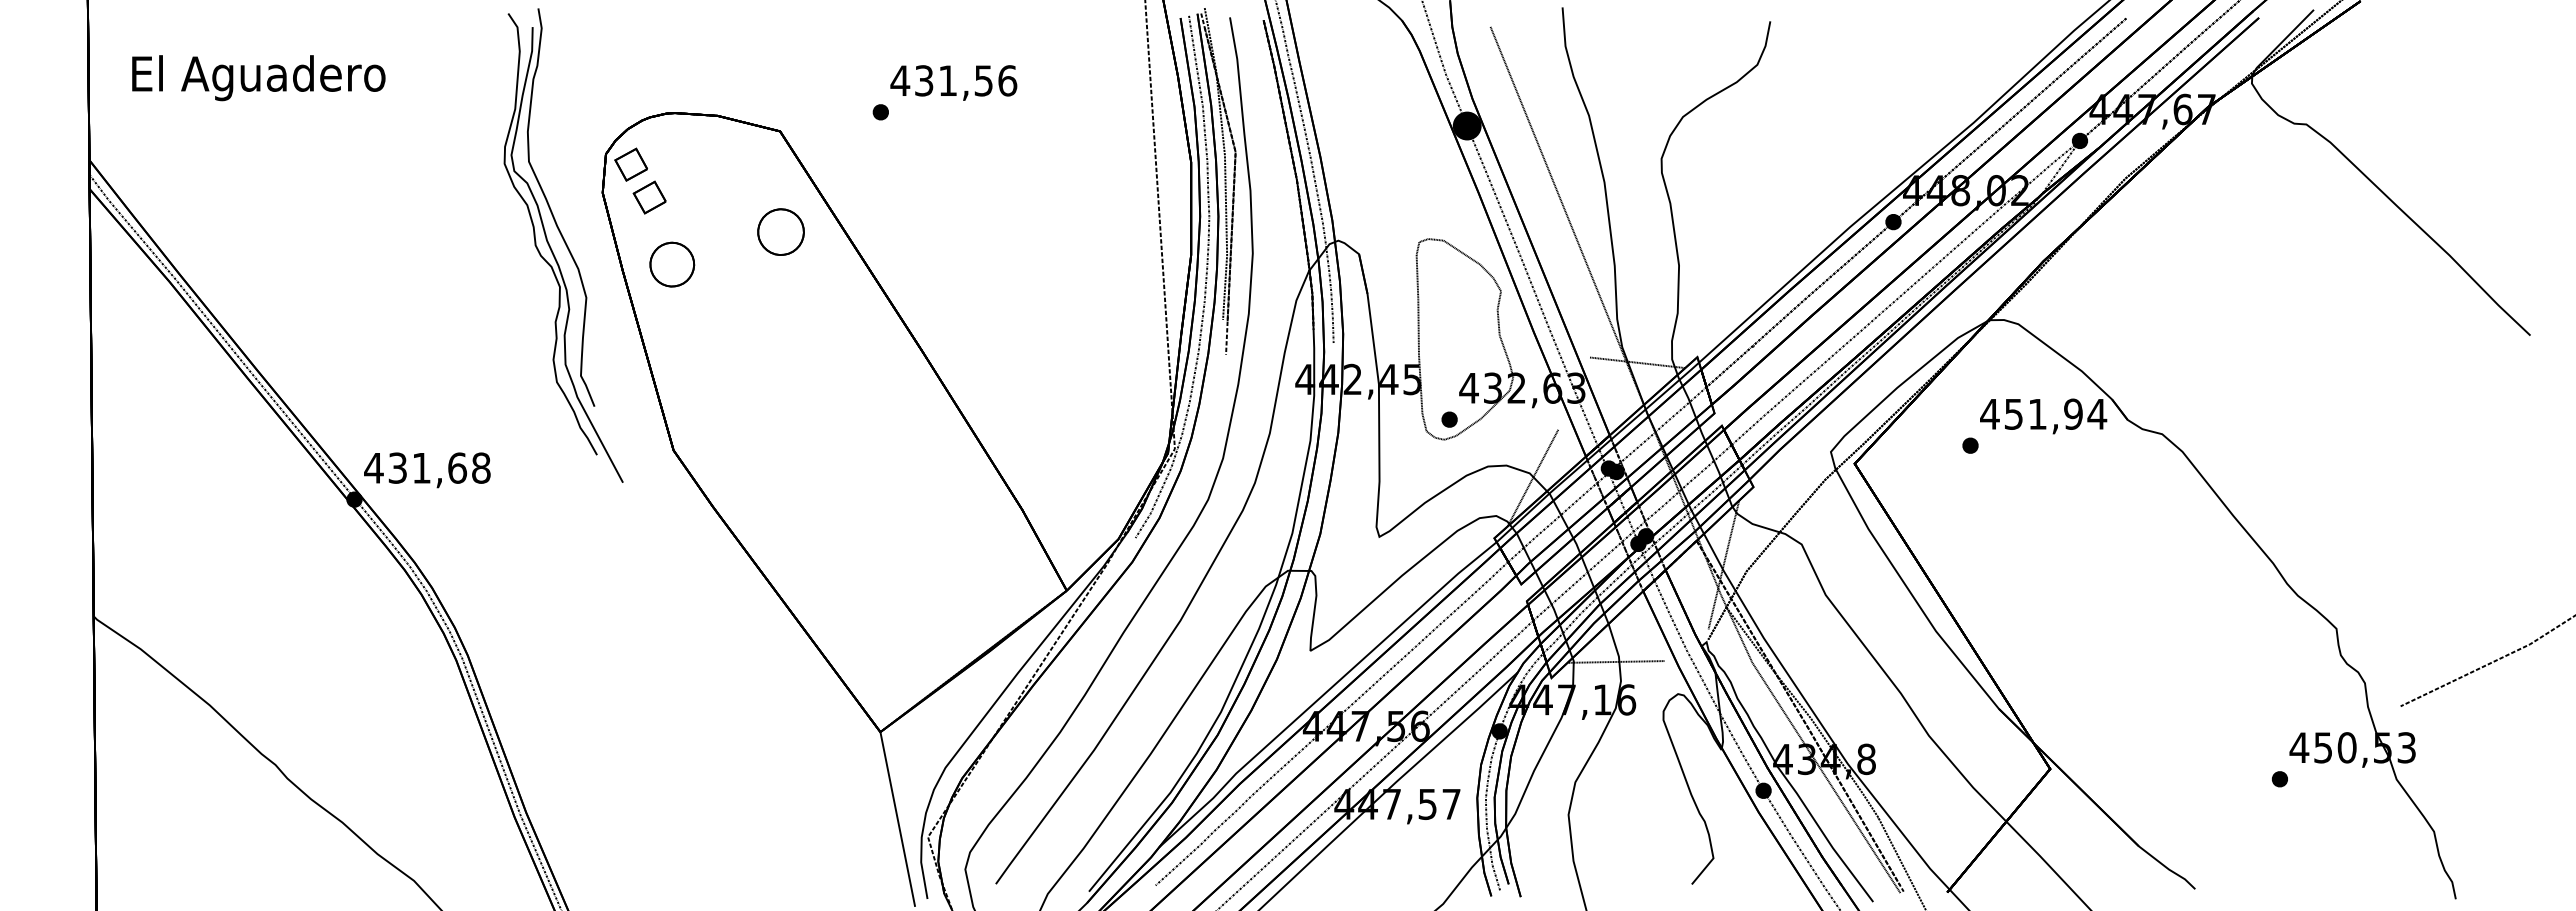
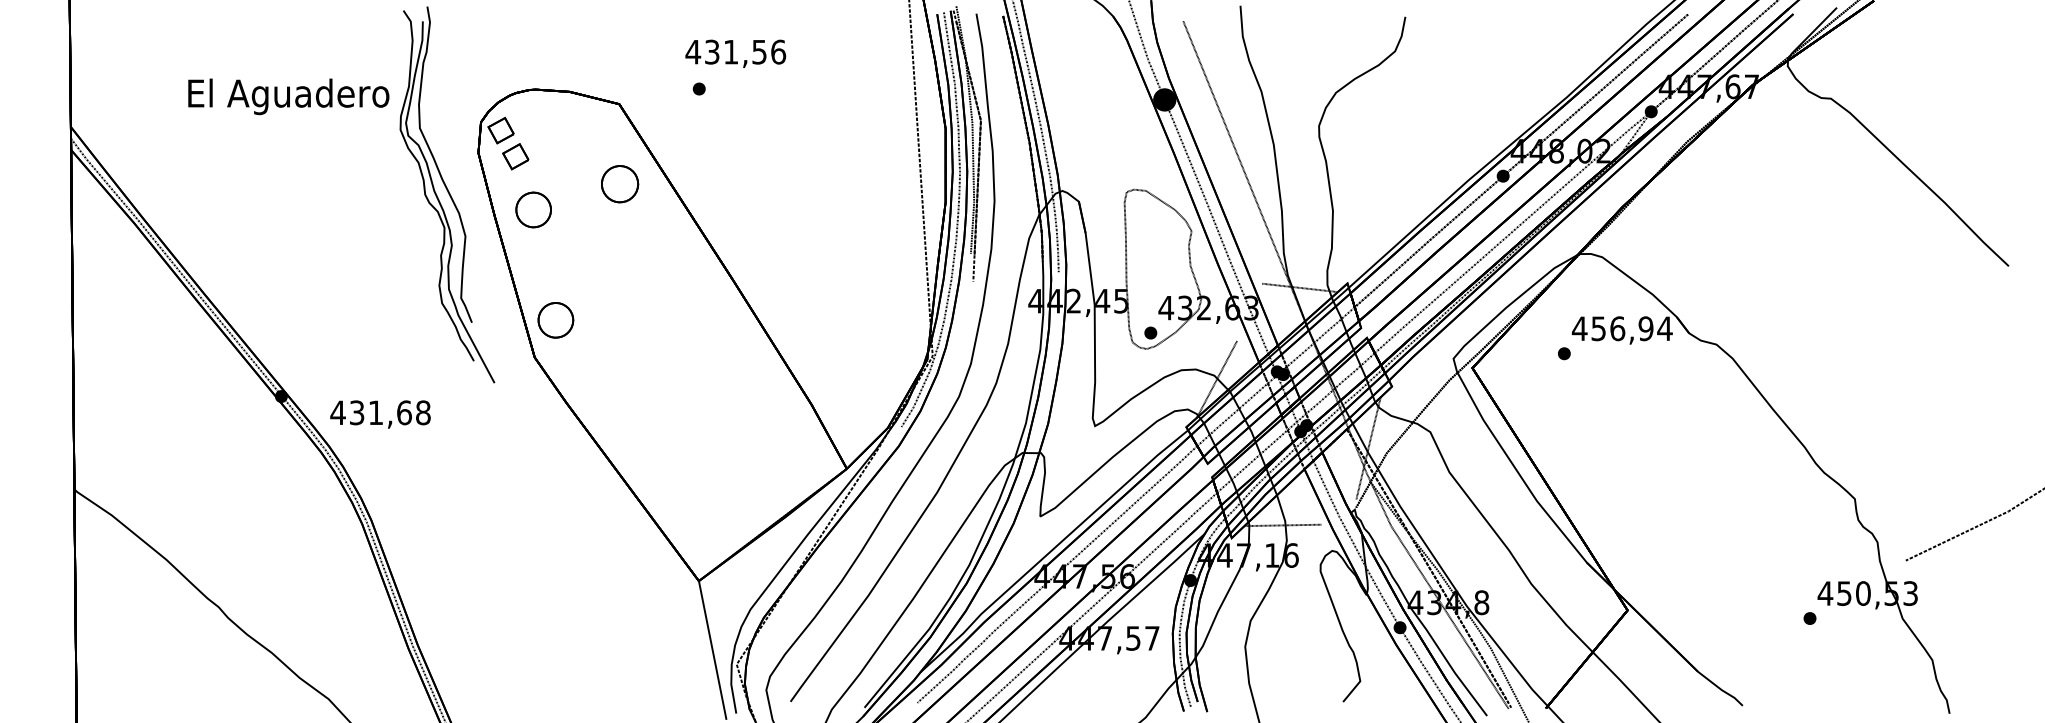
text: (258, 78) -> (288, 97), moved
text: (953, 82) -> (735, 53), moved
part: (700, 403) -> (556, 320), added
text: (2037, 413) -> (1617, 328), 451,94 -> 456,94
text: (427, 470) -> (380, 414), moved

